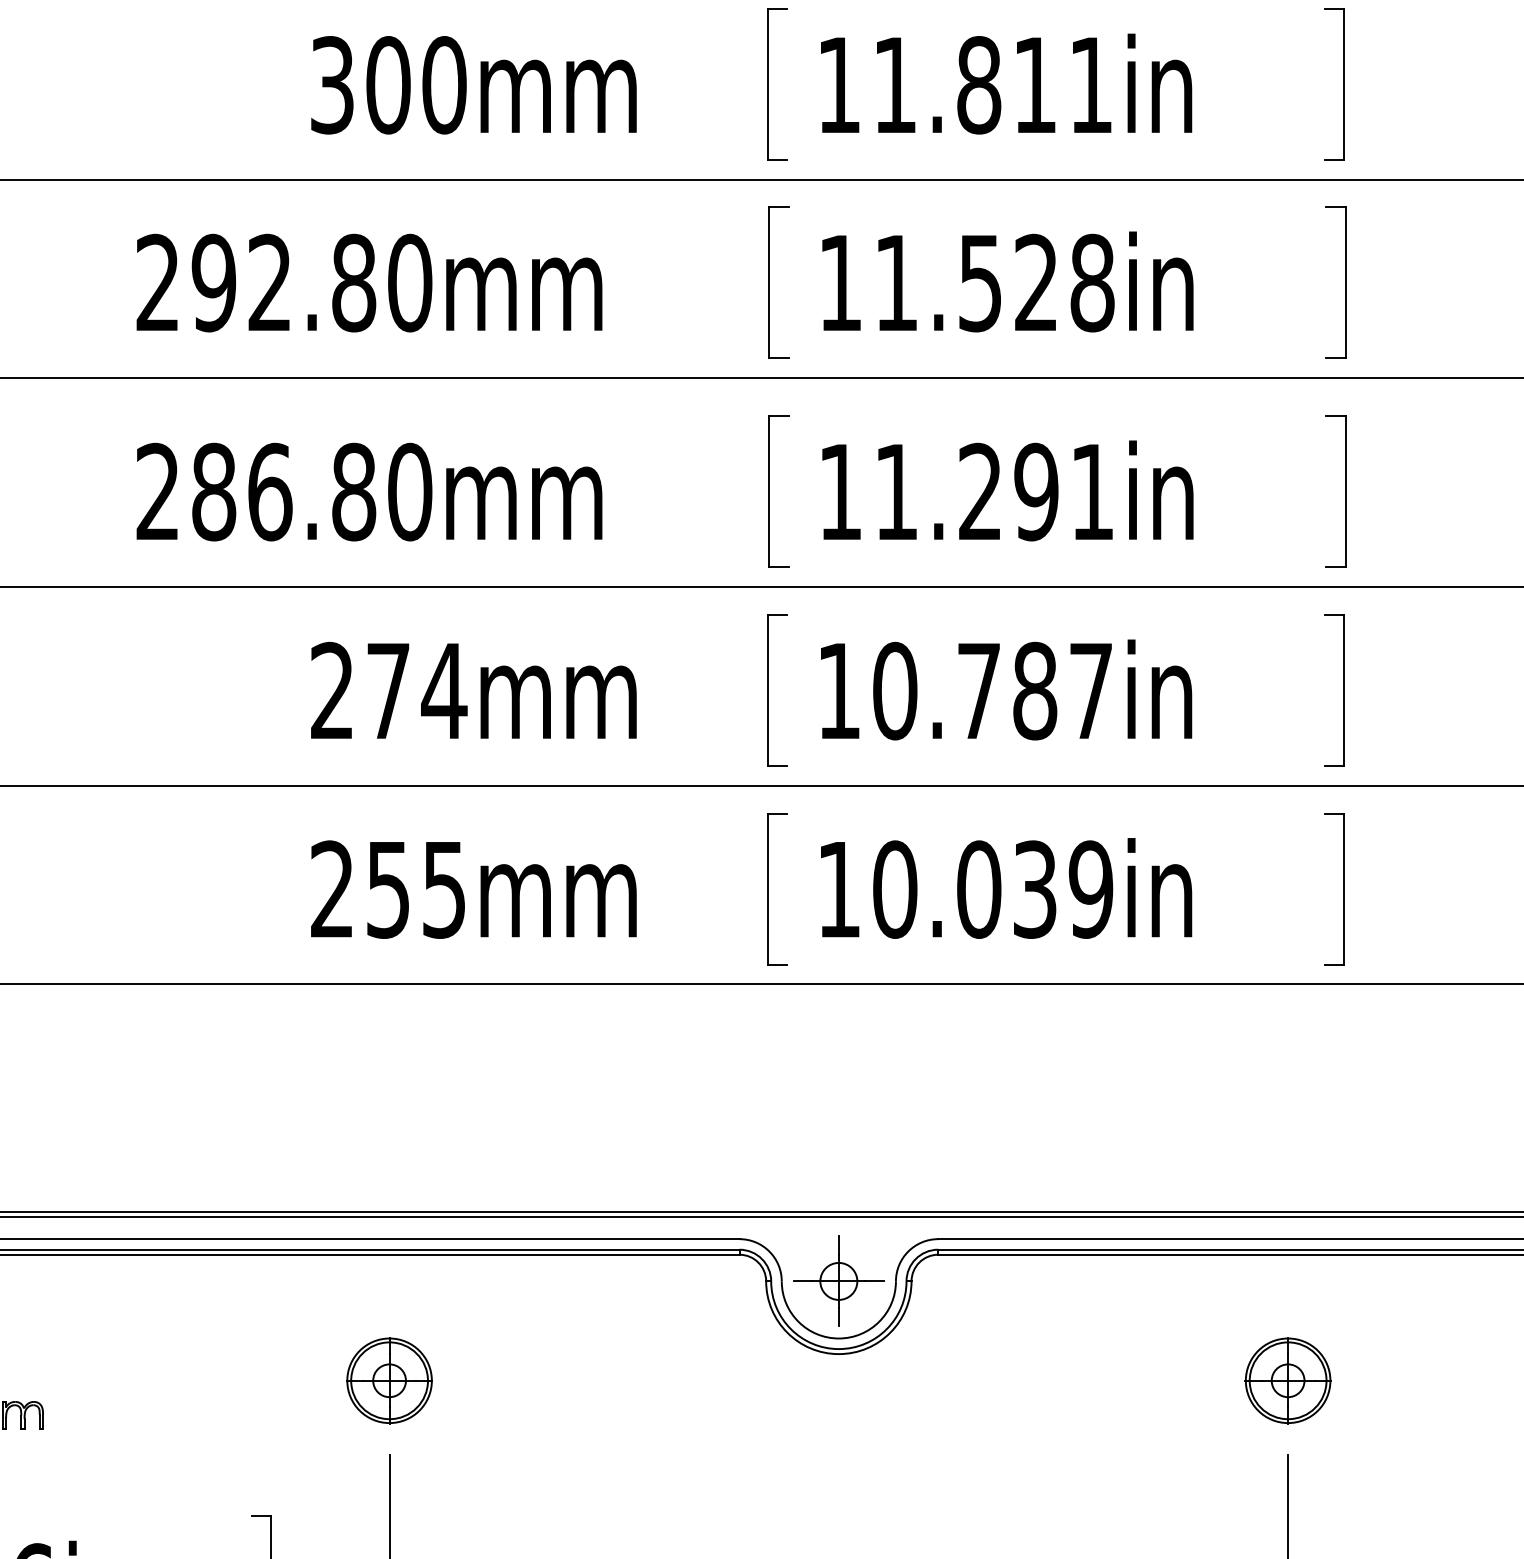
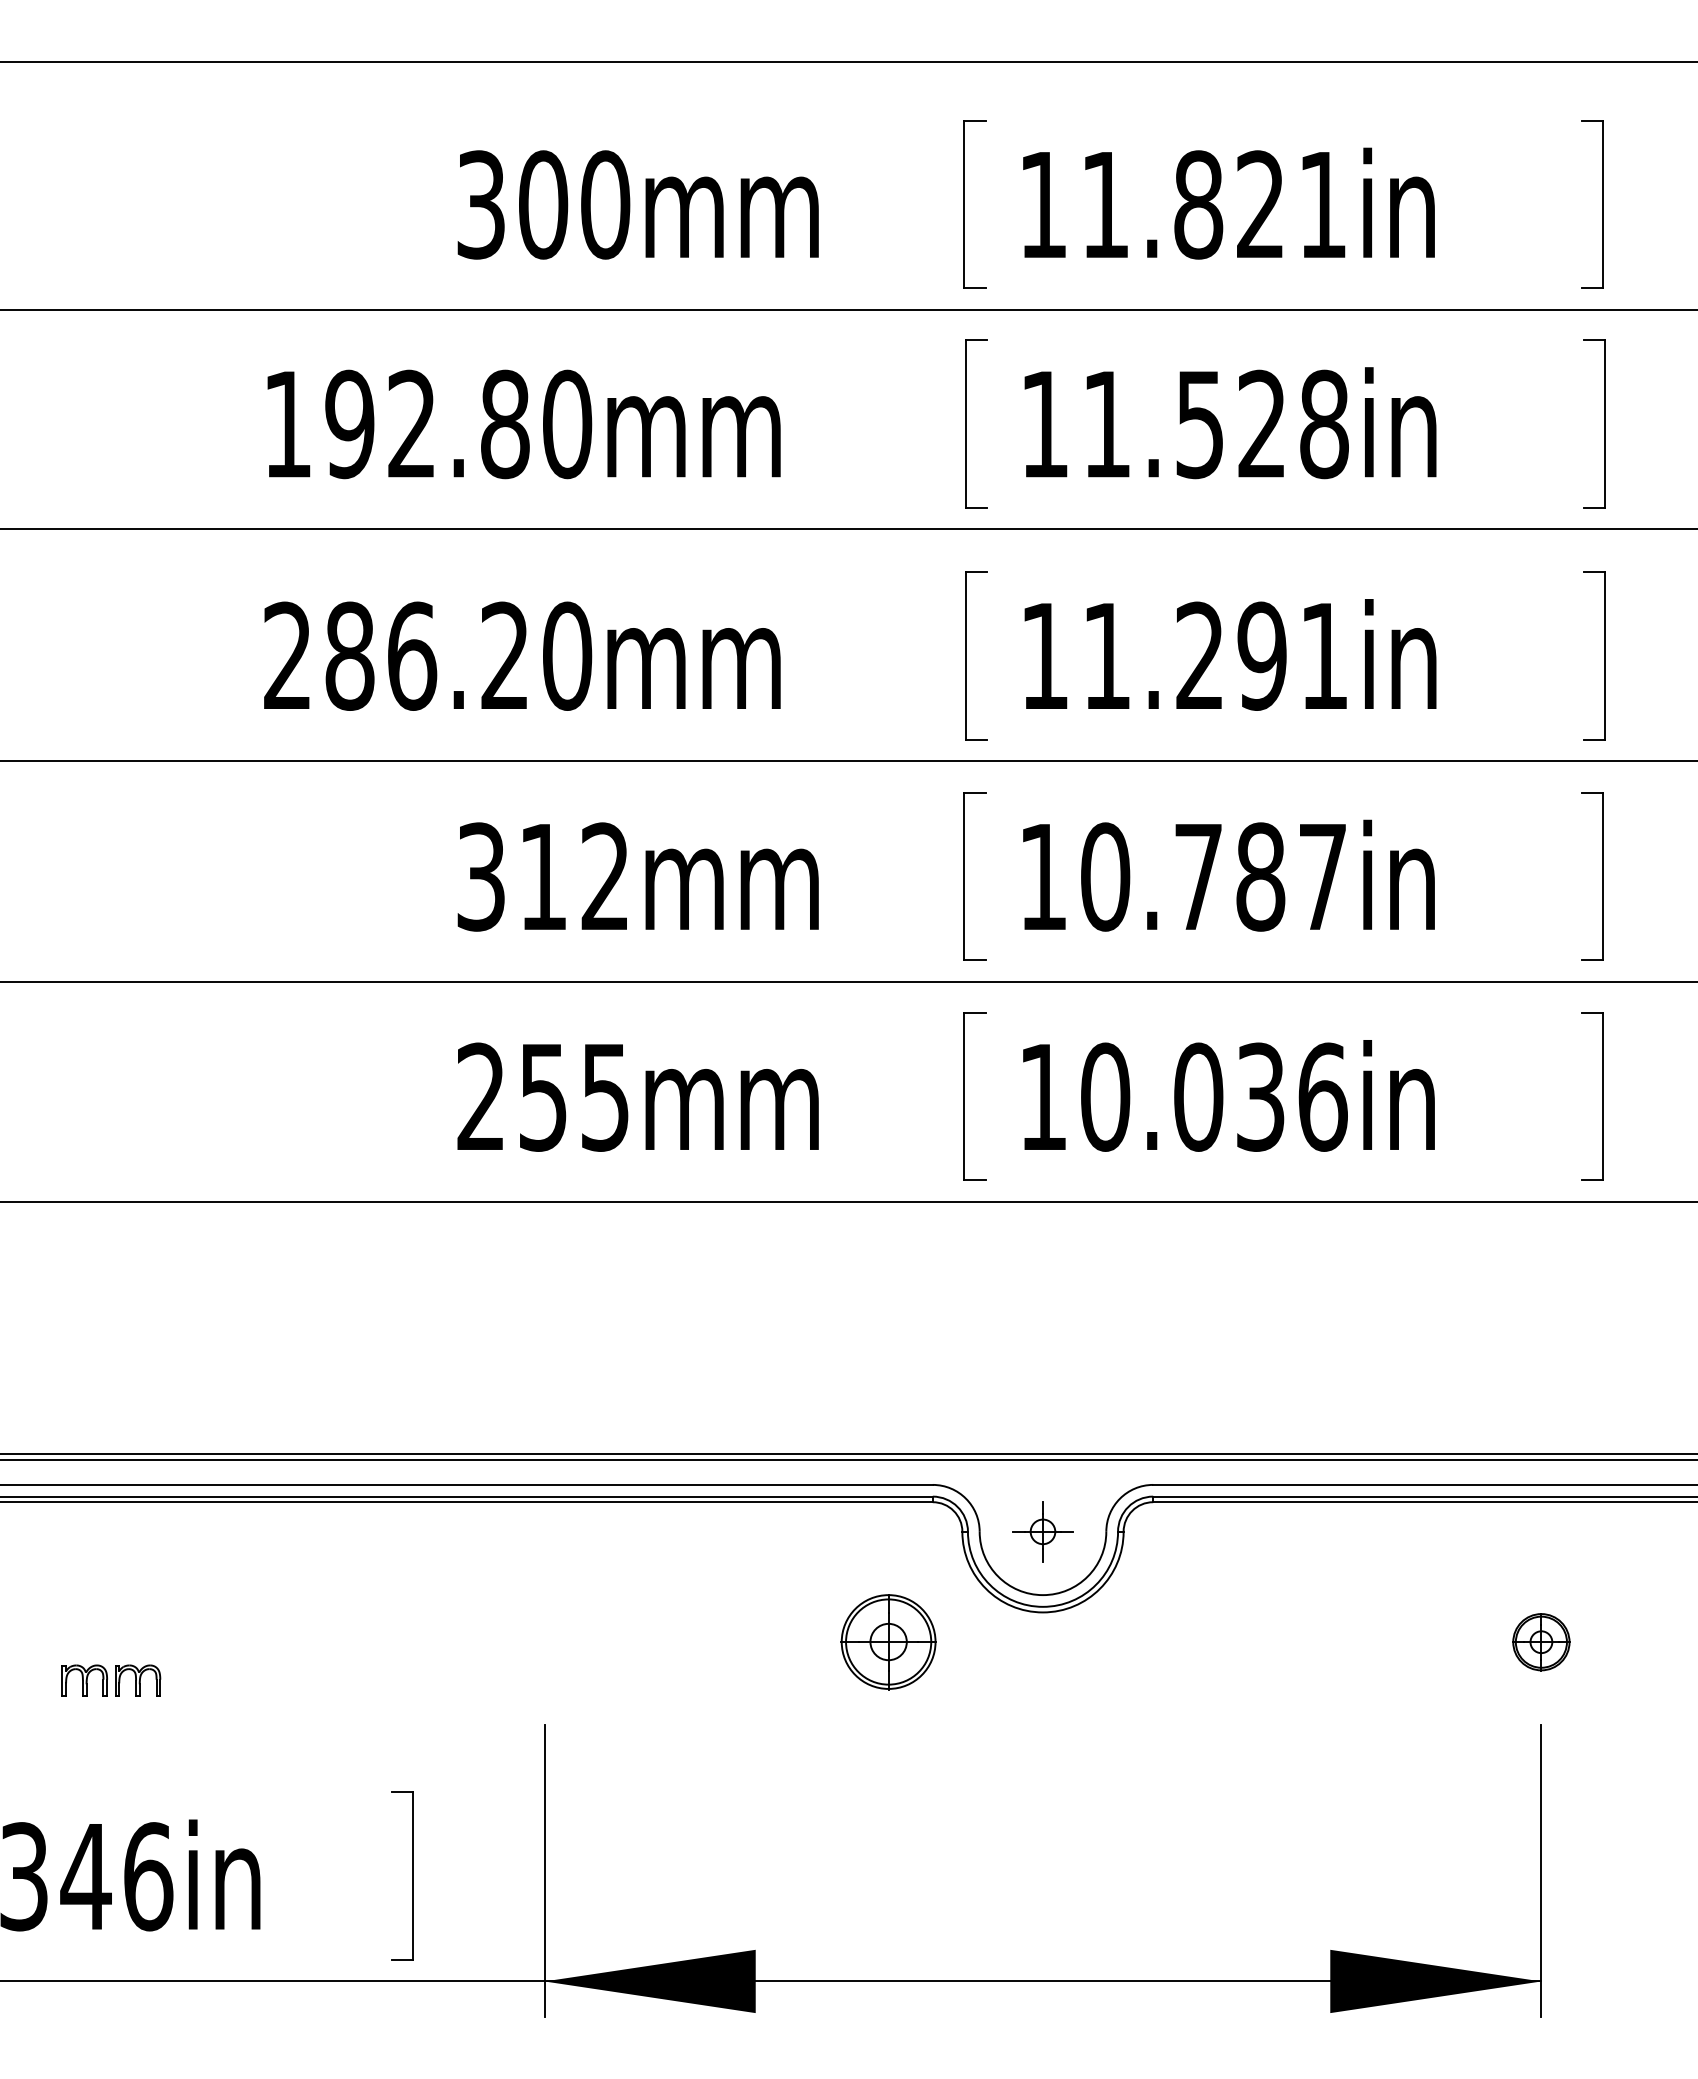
text: (1034, 83) -> (1259, 203), 11.811in -> 11.821in
text: (157, 282) -> (287, 423), 292.80mm -> 192.80mm
text: (354, 491) -> (505, 655), 286.80mm -> 286.20mm
text: (389, 690) -> (544, 876), 274mm -> 312mm
text: (1090, 888) -> (1322, 1096), 10.039in -> 10.036in
part: (838, 1281) -> (1042, 1531), size x0.6
part: (389, 1381) -> (888, 1642), moved
part: (1288, 1381) -> (1541, 1642), size x0.6

